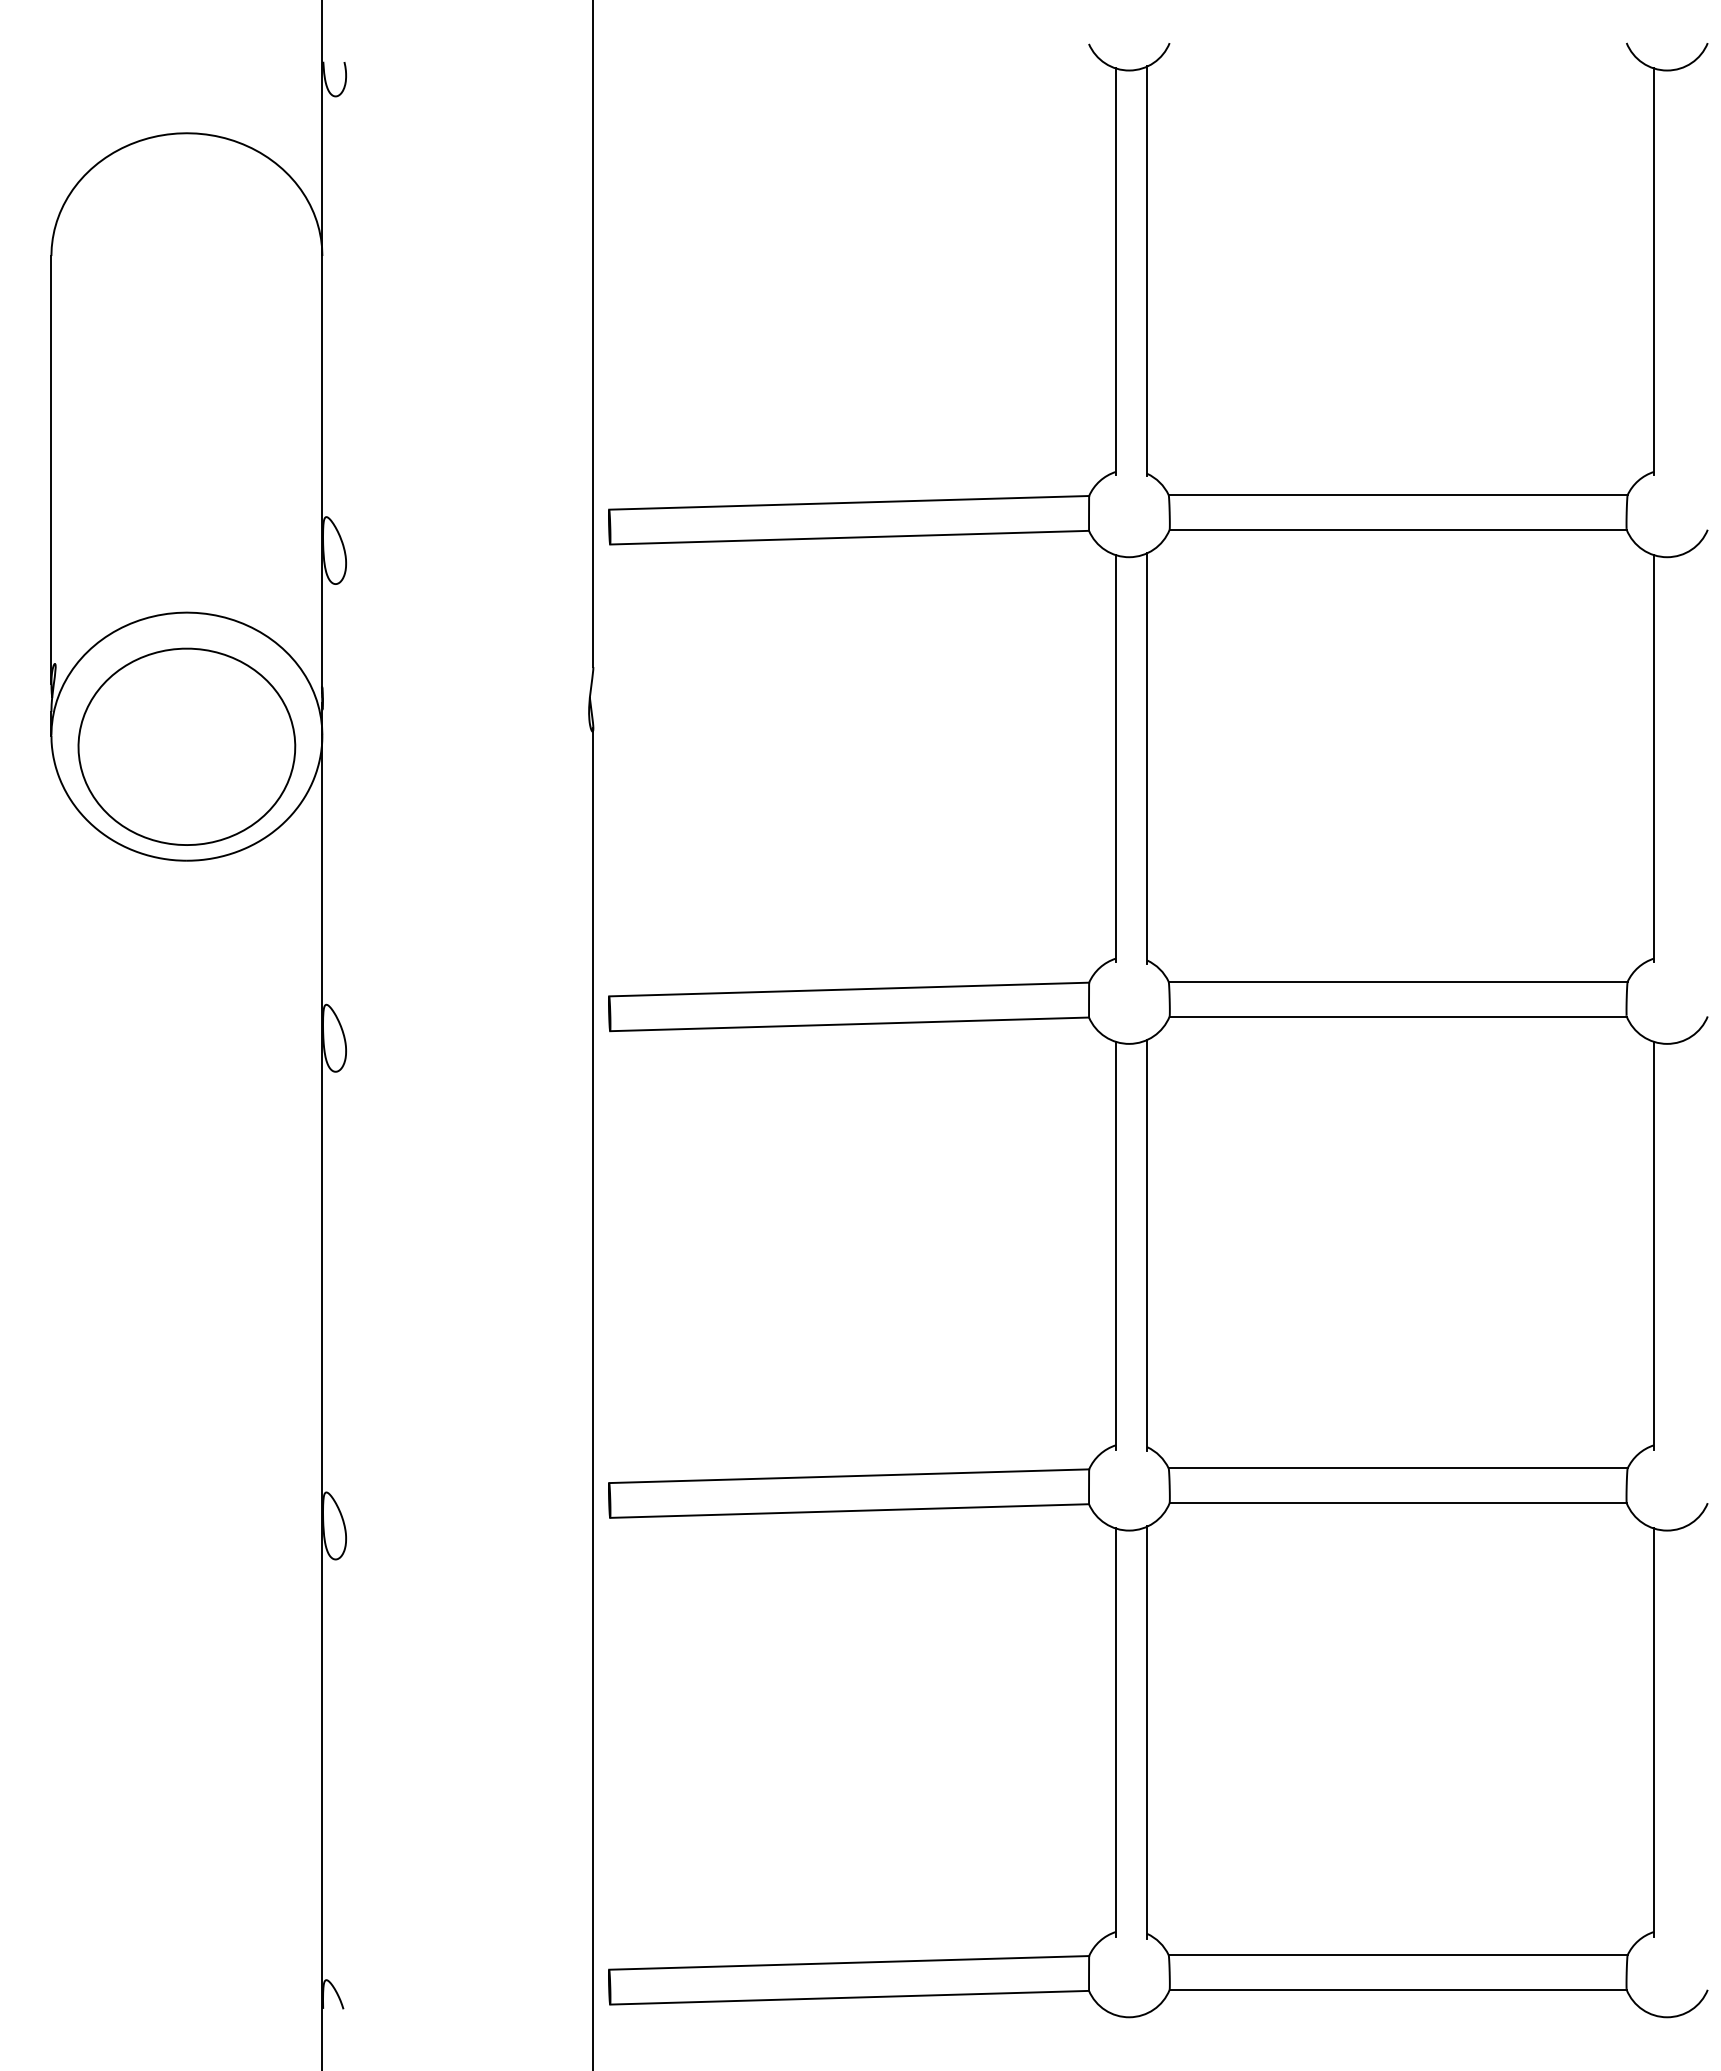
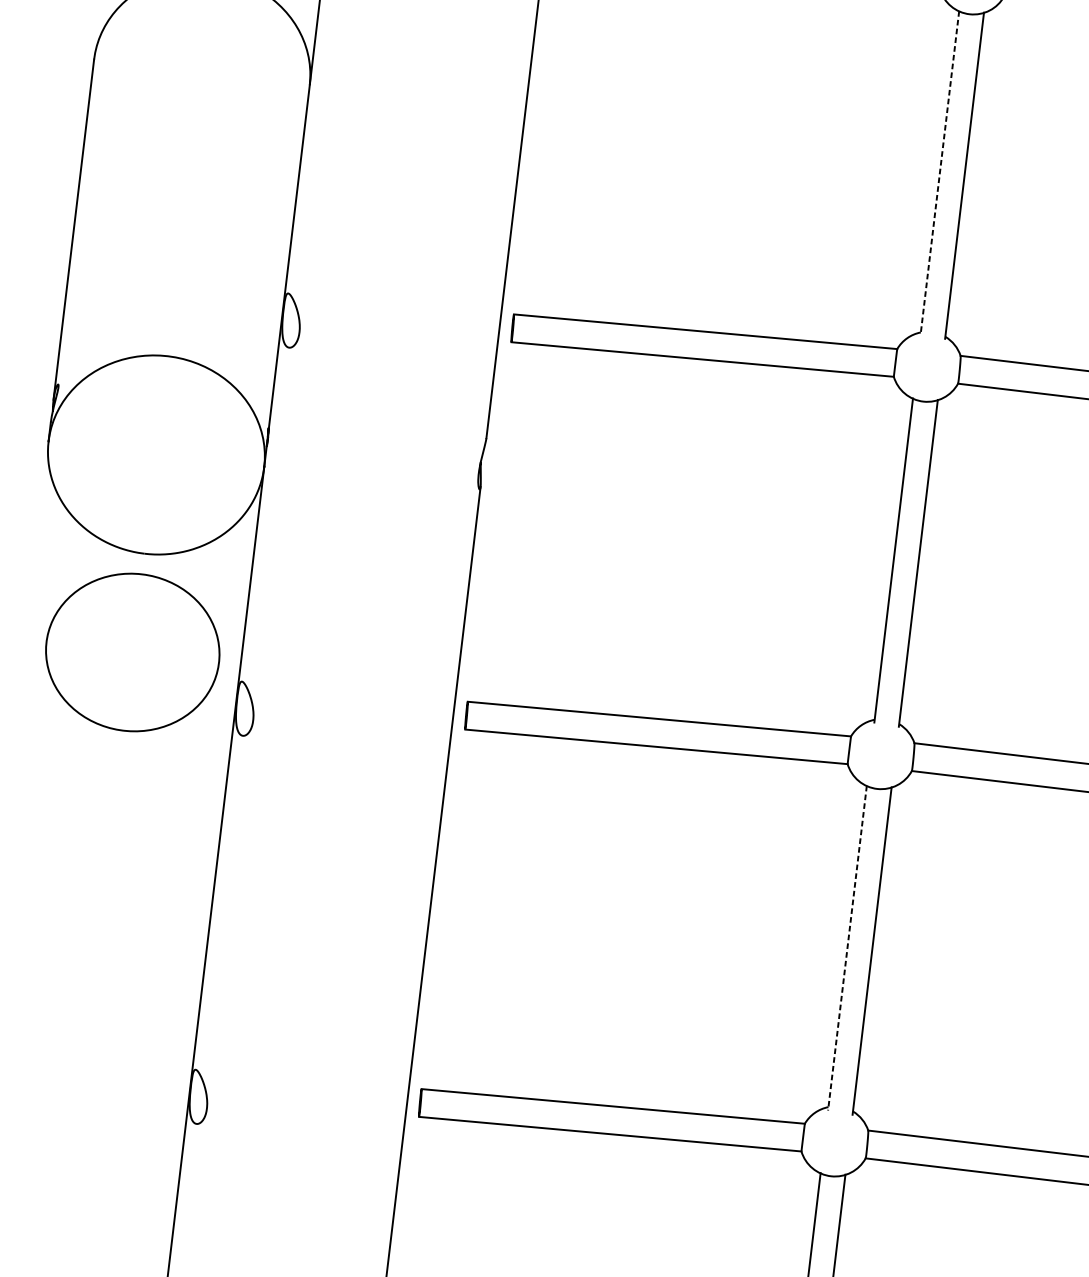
line: (1115, 271) -> (939, 172), solid -> dashed
part: (186, 746) -> (132, 652), moved
line: (1115, 1246) -> (846, 948), solid -> dashed

